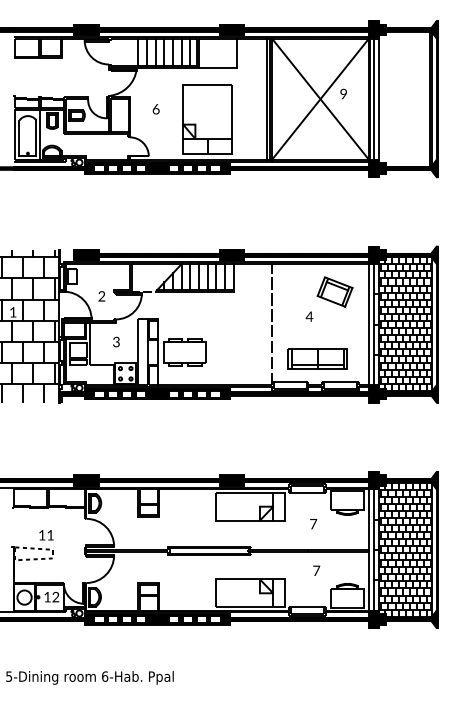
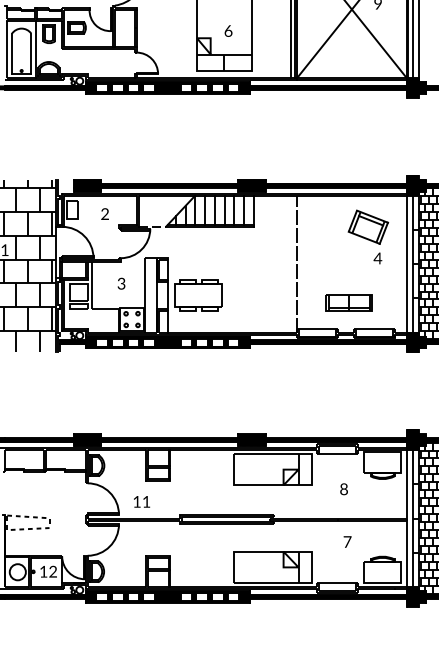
text: (155, 109) -> (227, 31), moved
text: (101, 296) -> (104, 214), moved
text: (309, 316) -> (377, 258), moved
part: (317, 358) -> (348, 302), size x0.7
text: (313, 523) -> (344, 488), 7 -> 8
text: (46, 535) -> (141, 502), moved

